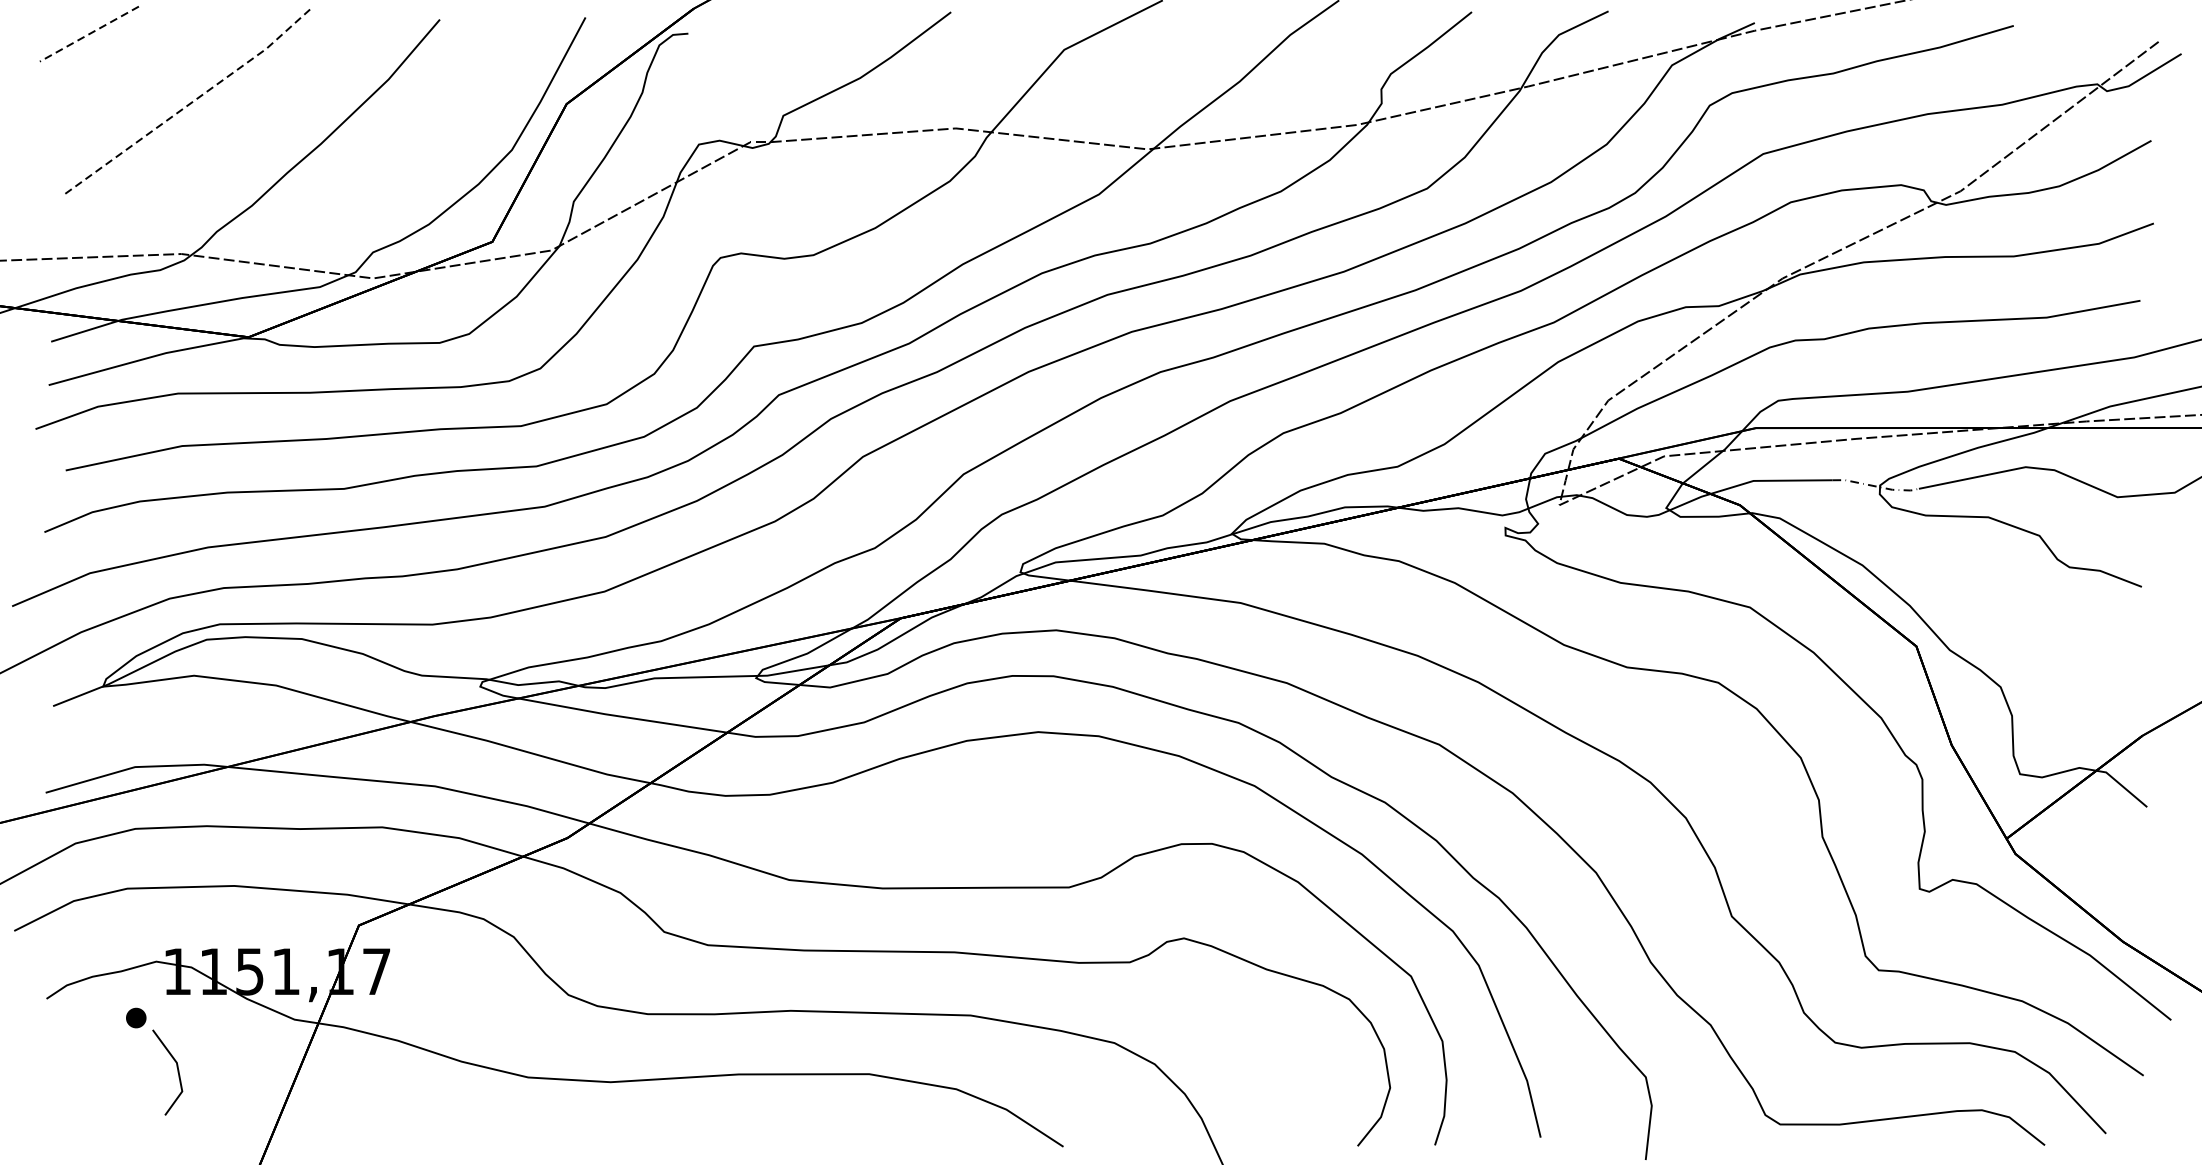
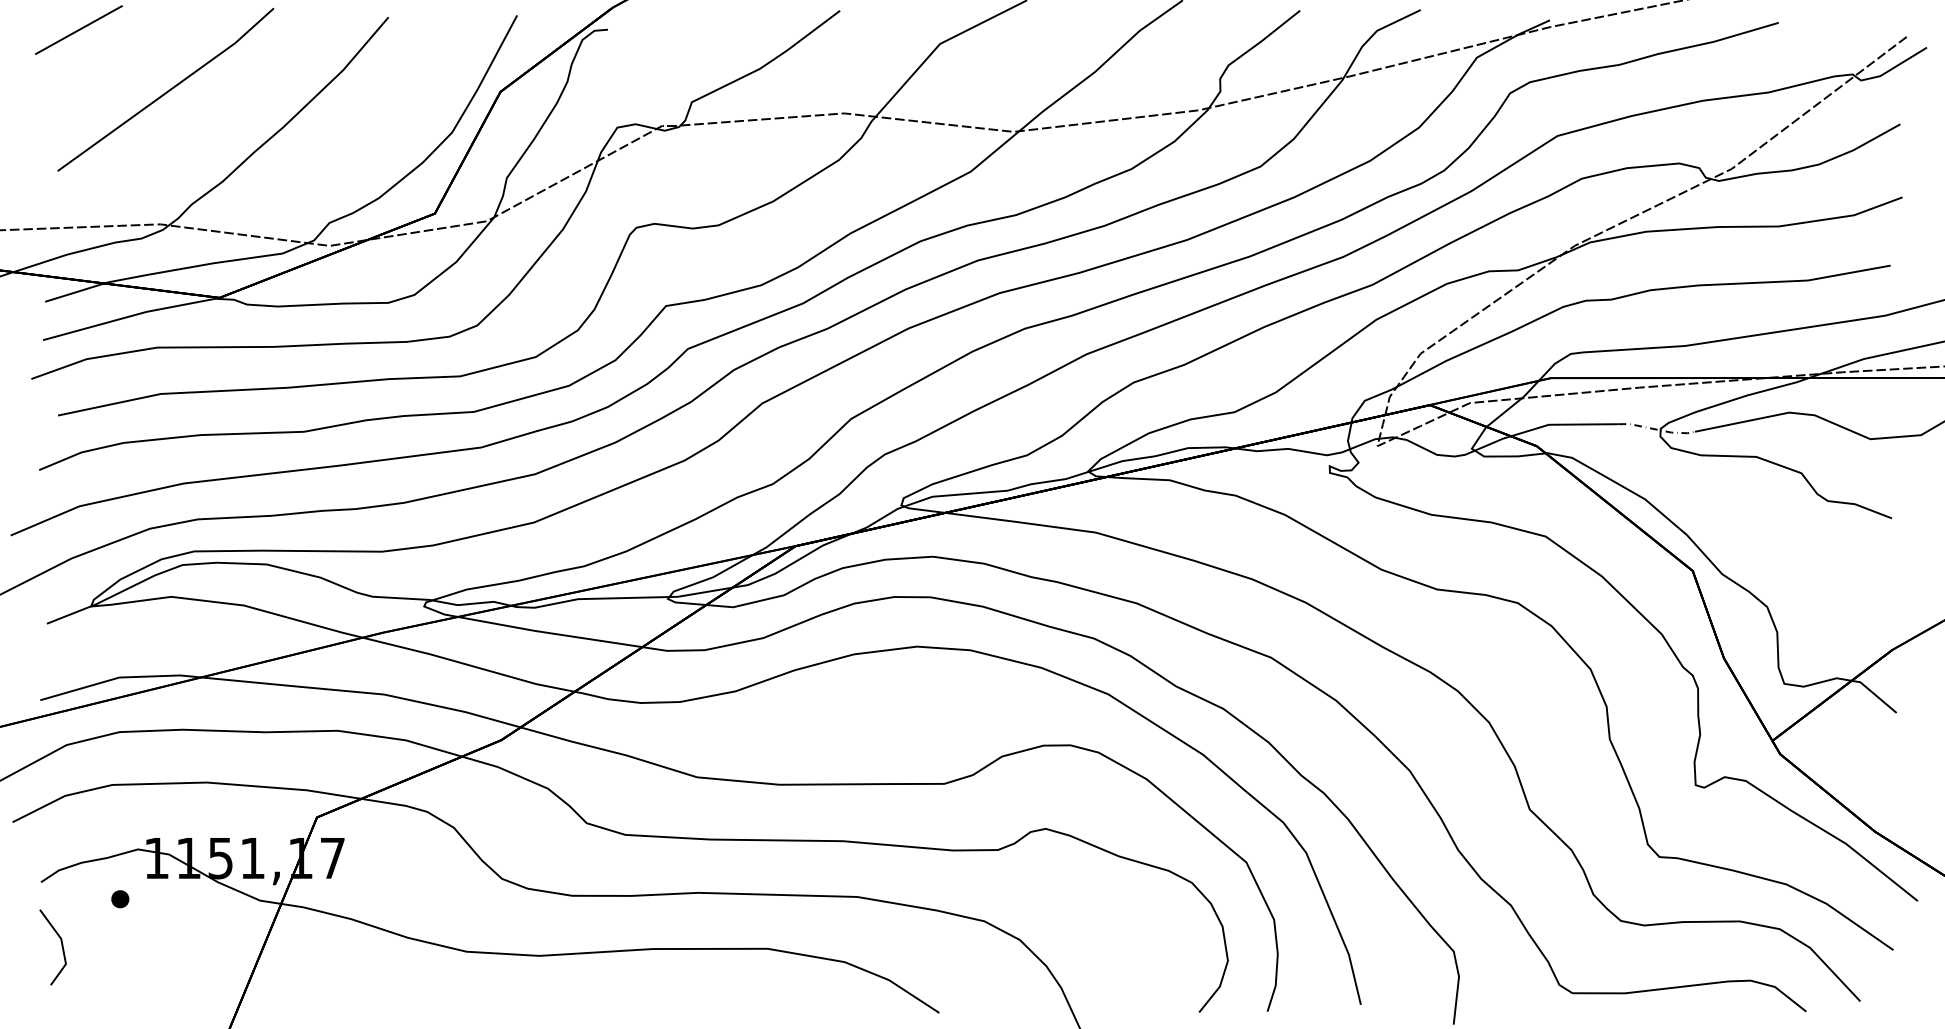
line: (88, 34) -> (78, 30), dashed -> solid
line: (190, 103) -> (168, 91), dashed -> solid
line: (177, 1071) -> (61, 946), moved

